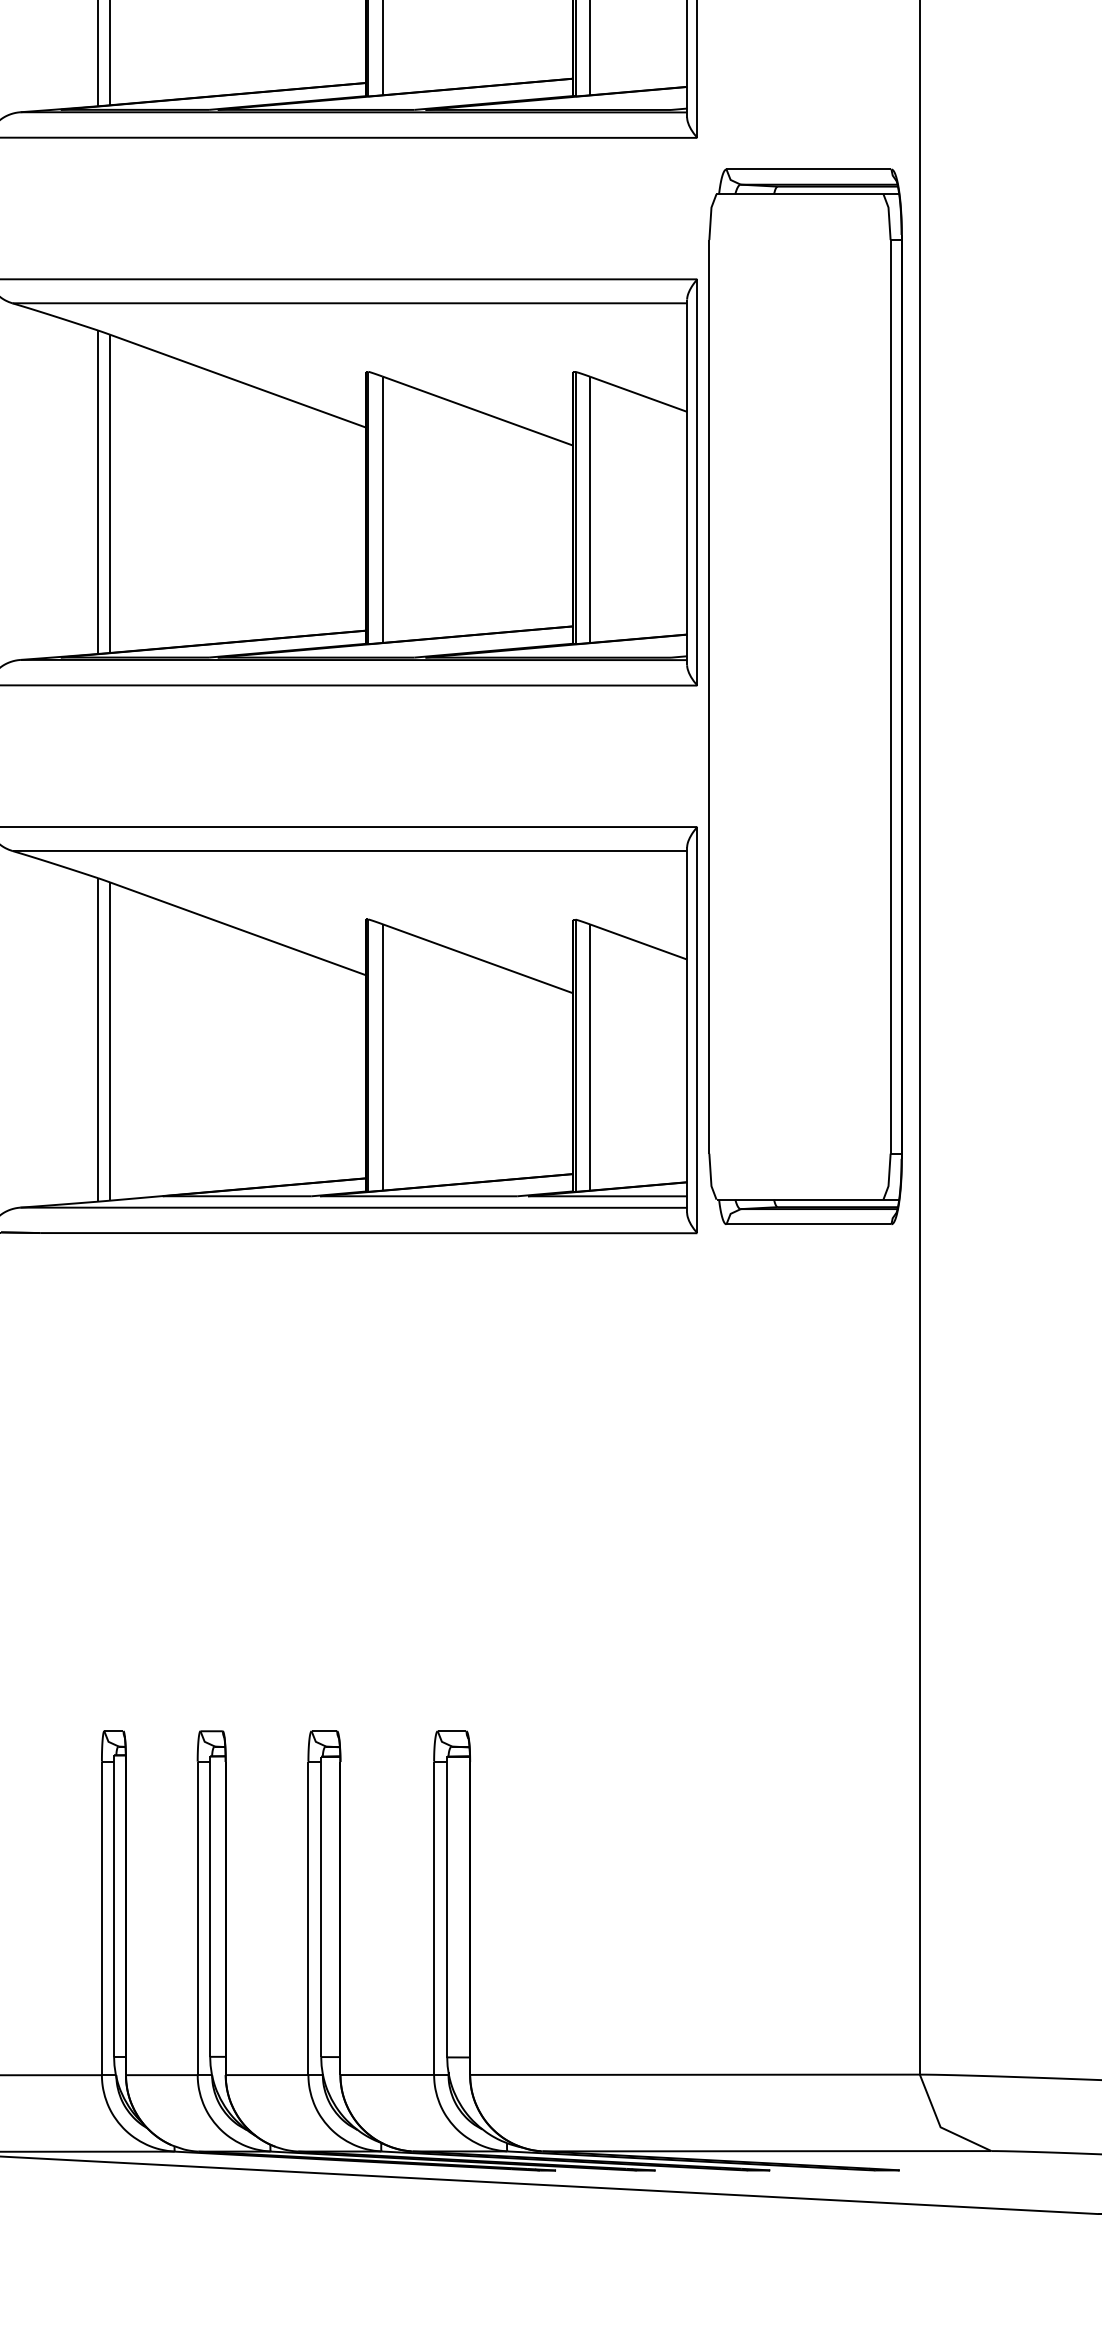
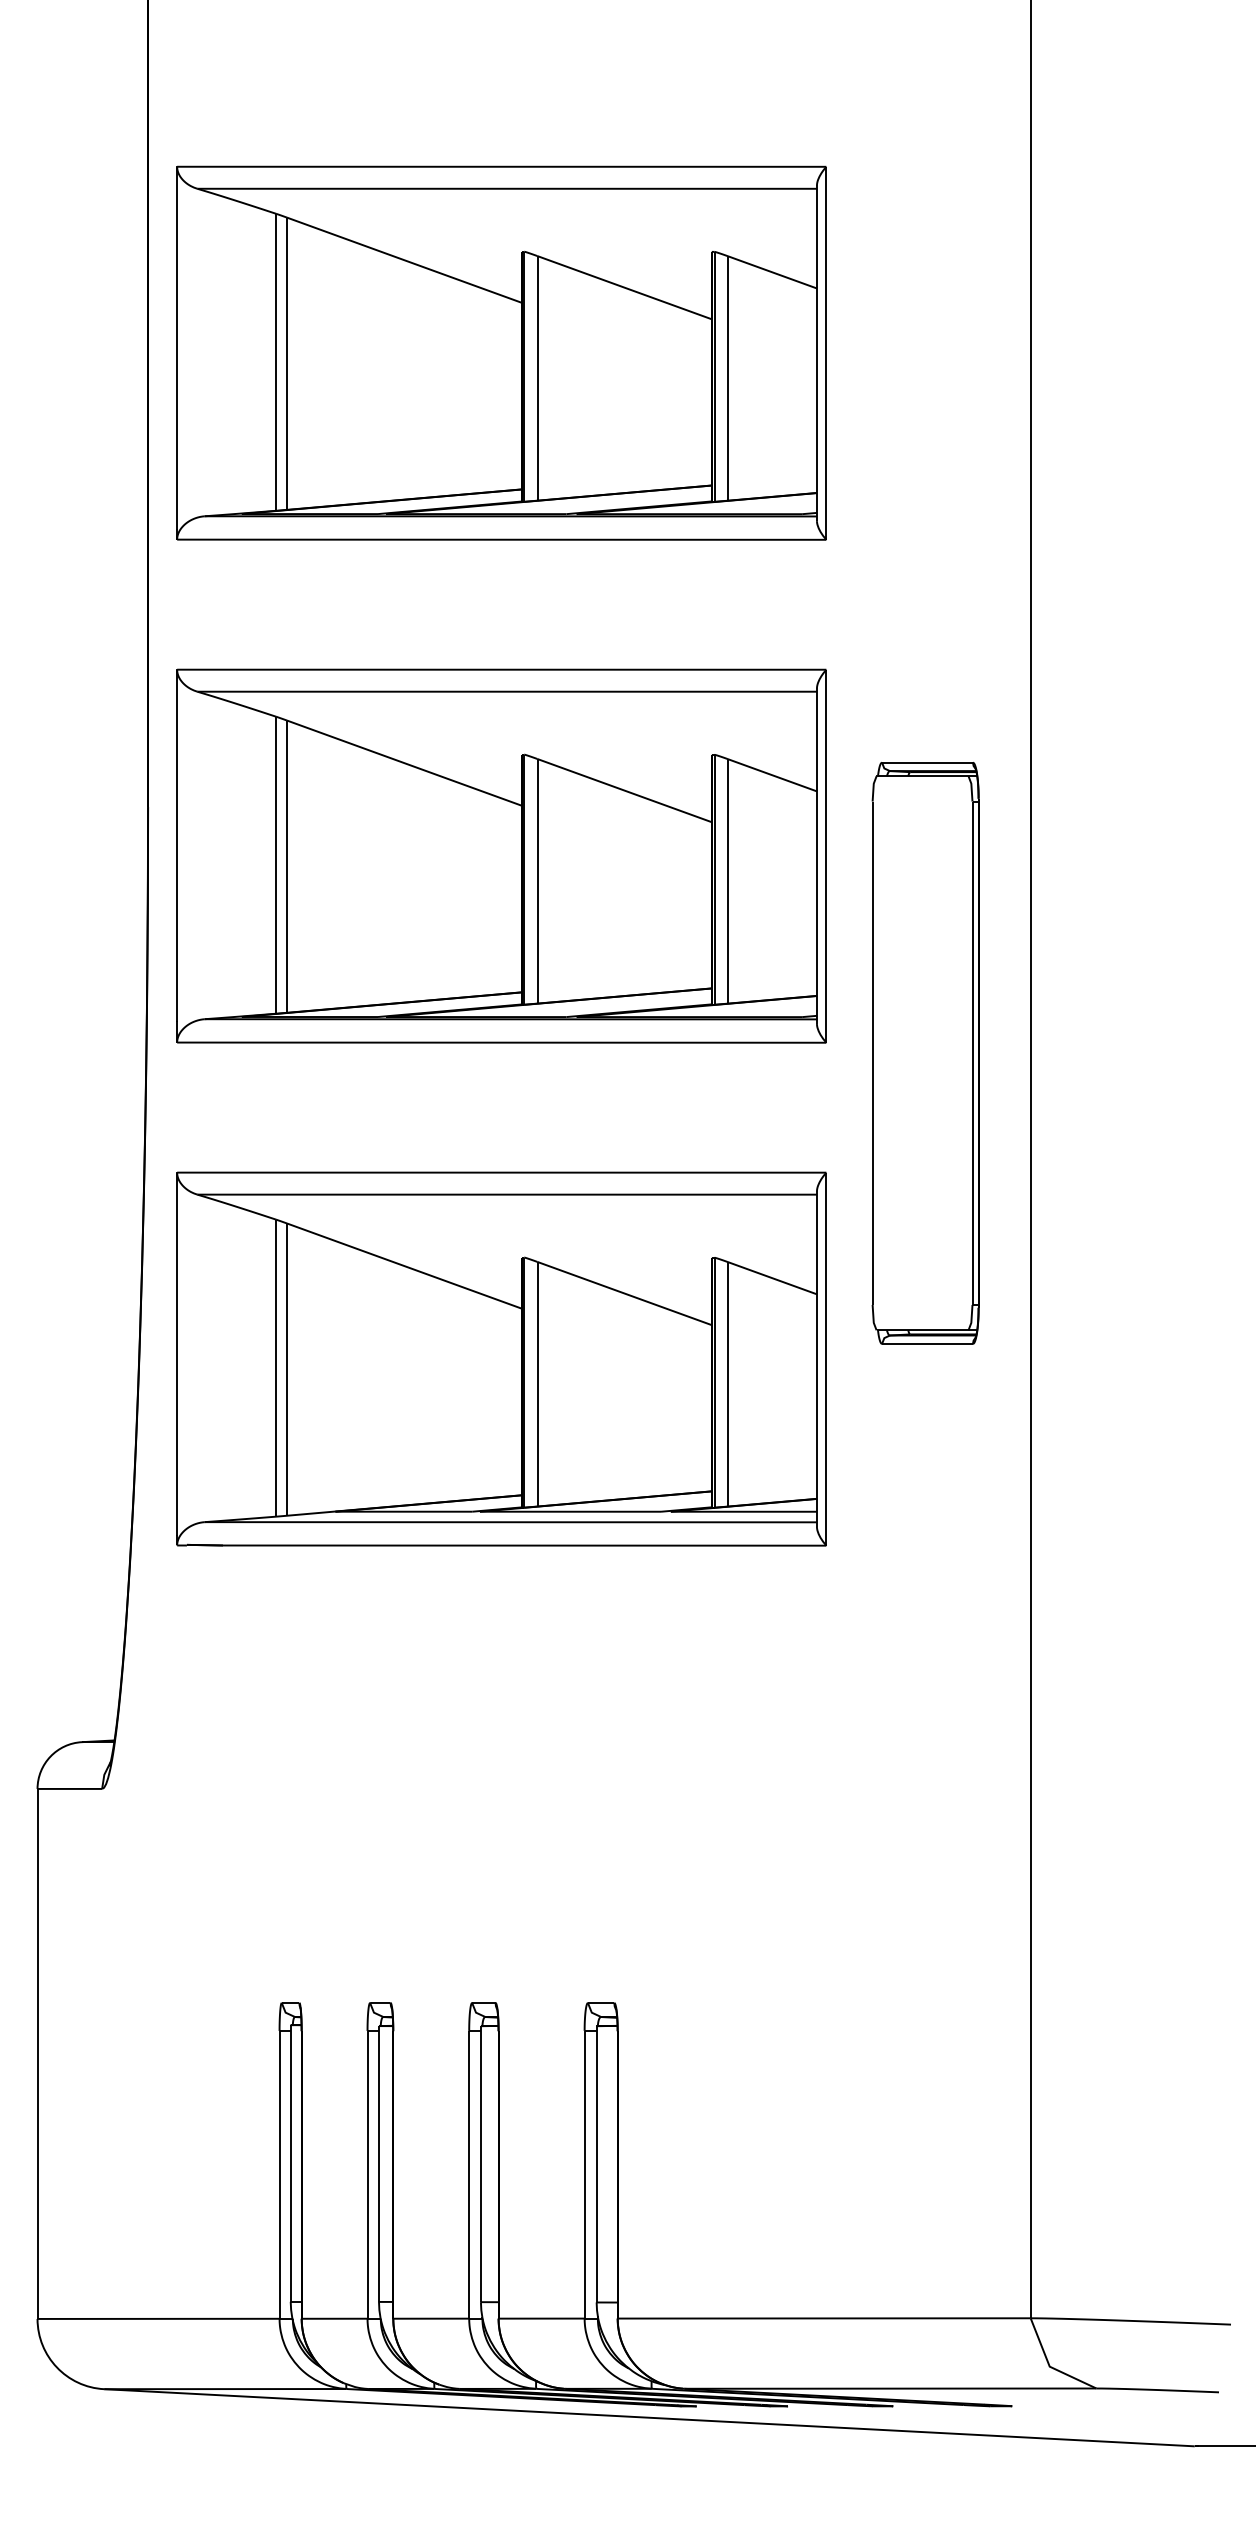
part: (805, 697) -> (925, 1053), size x0.6

